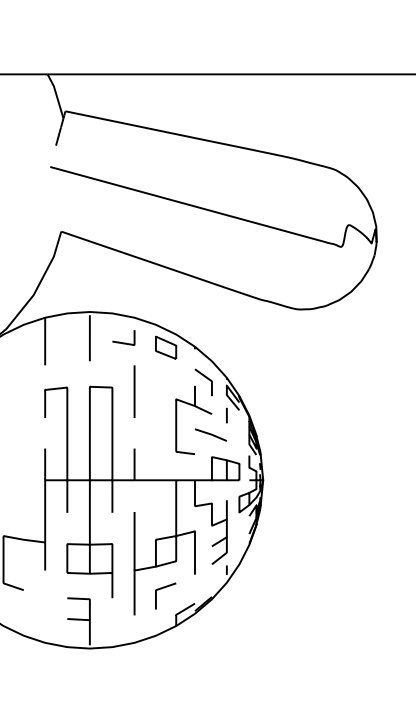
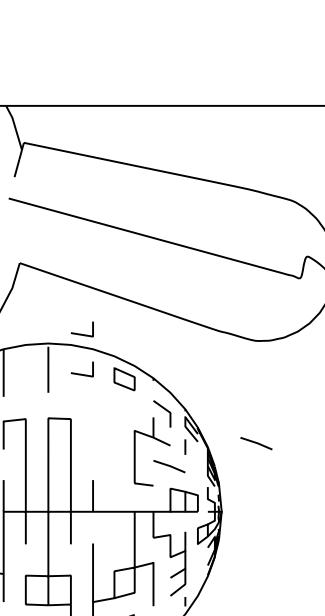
curve: (123, 302) -> (82, 334), added
line: (134, 391) -> (93, 423), removed
line: (297, 411) -> (256, 443), added

